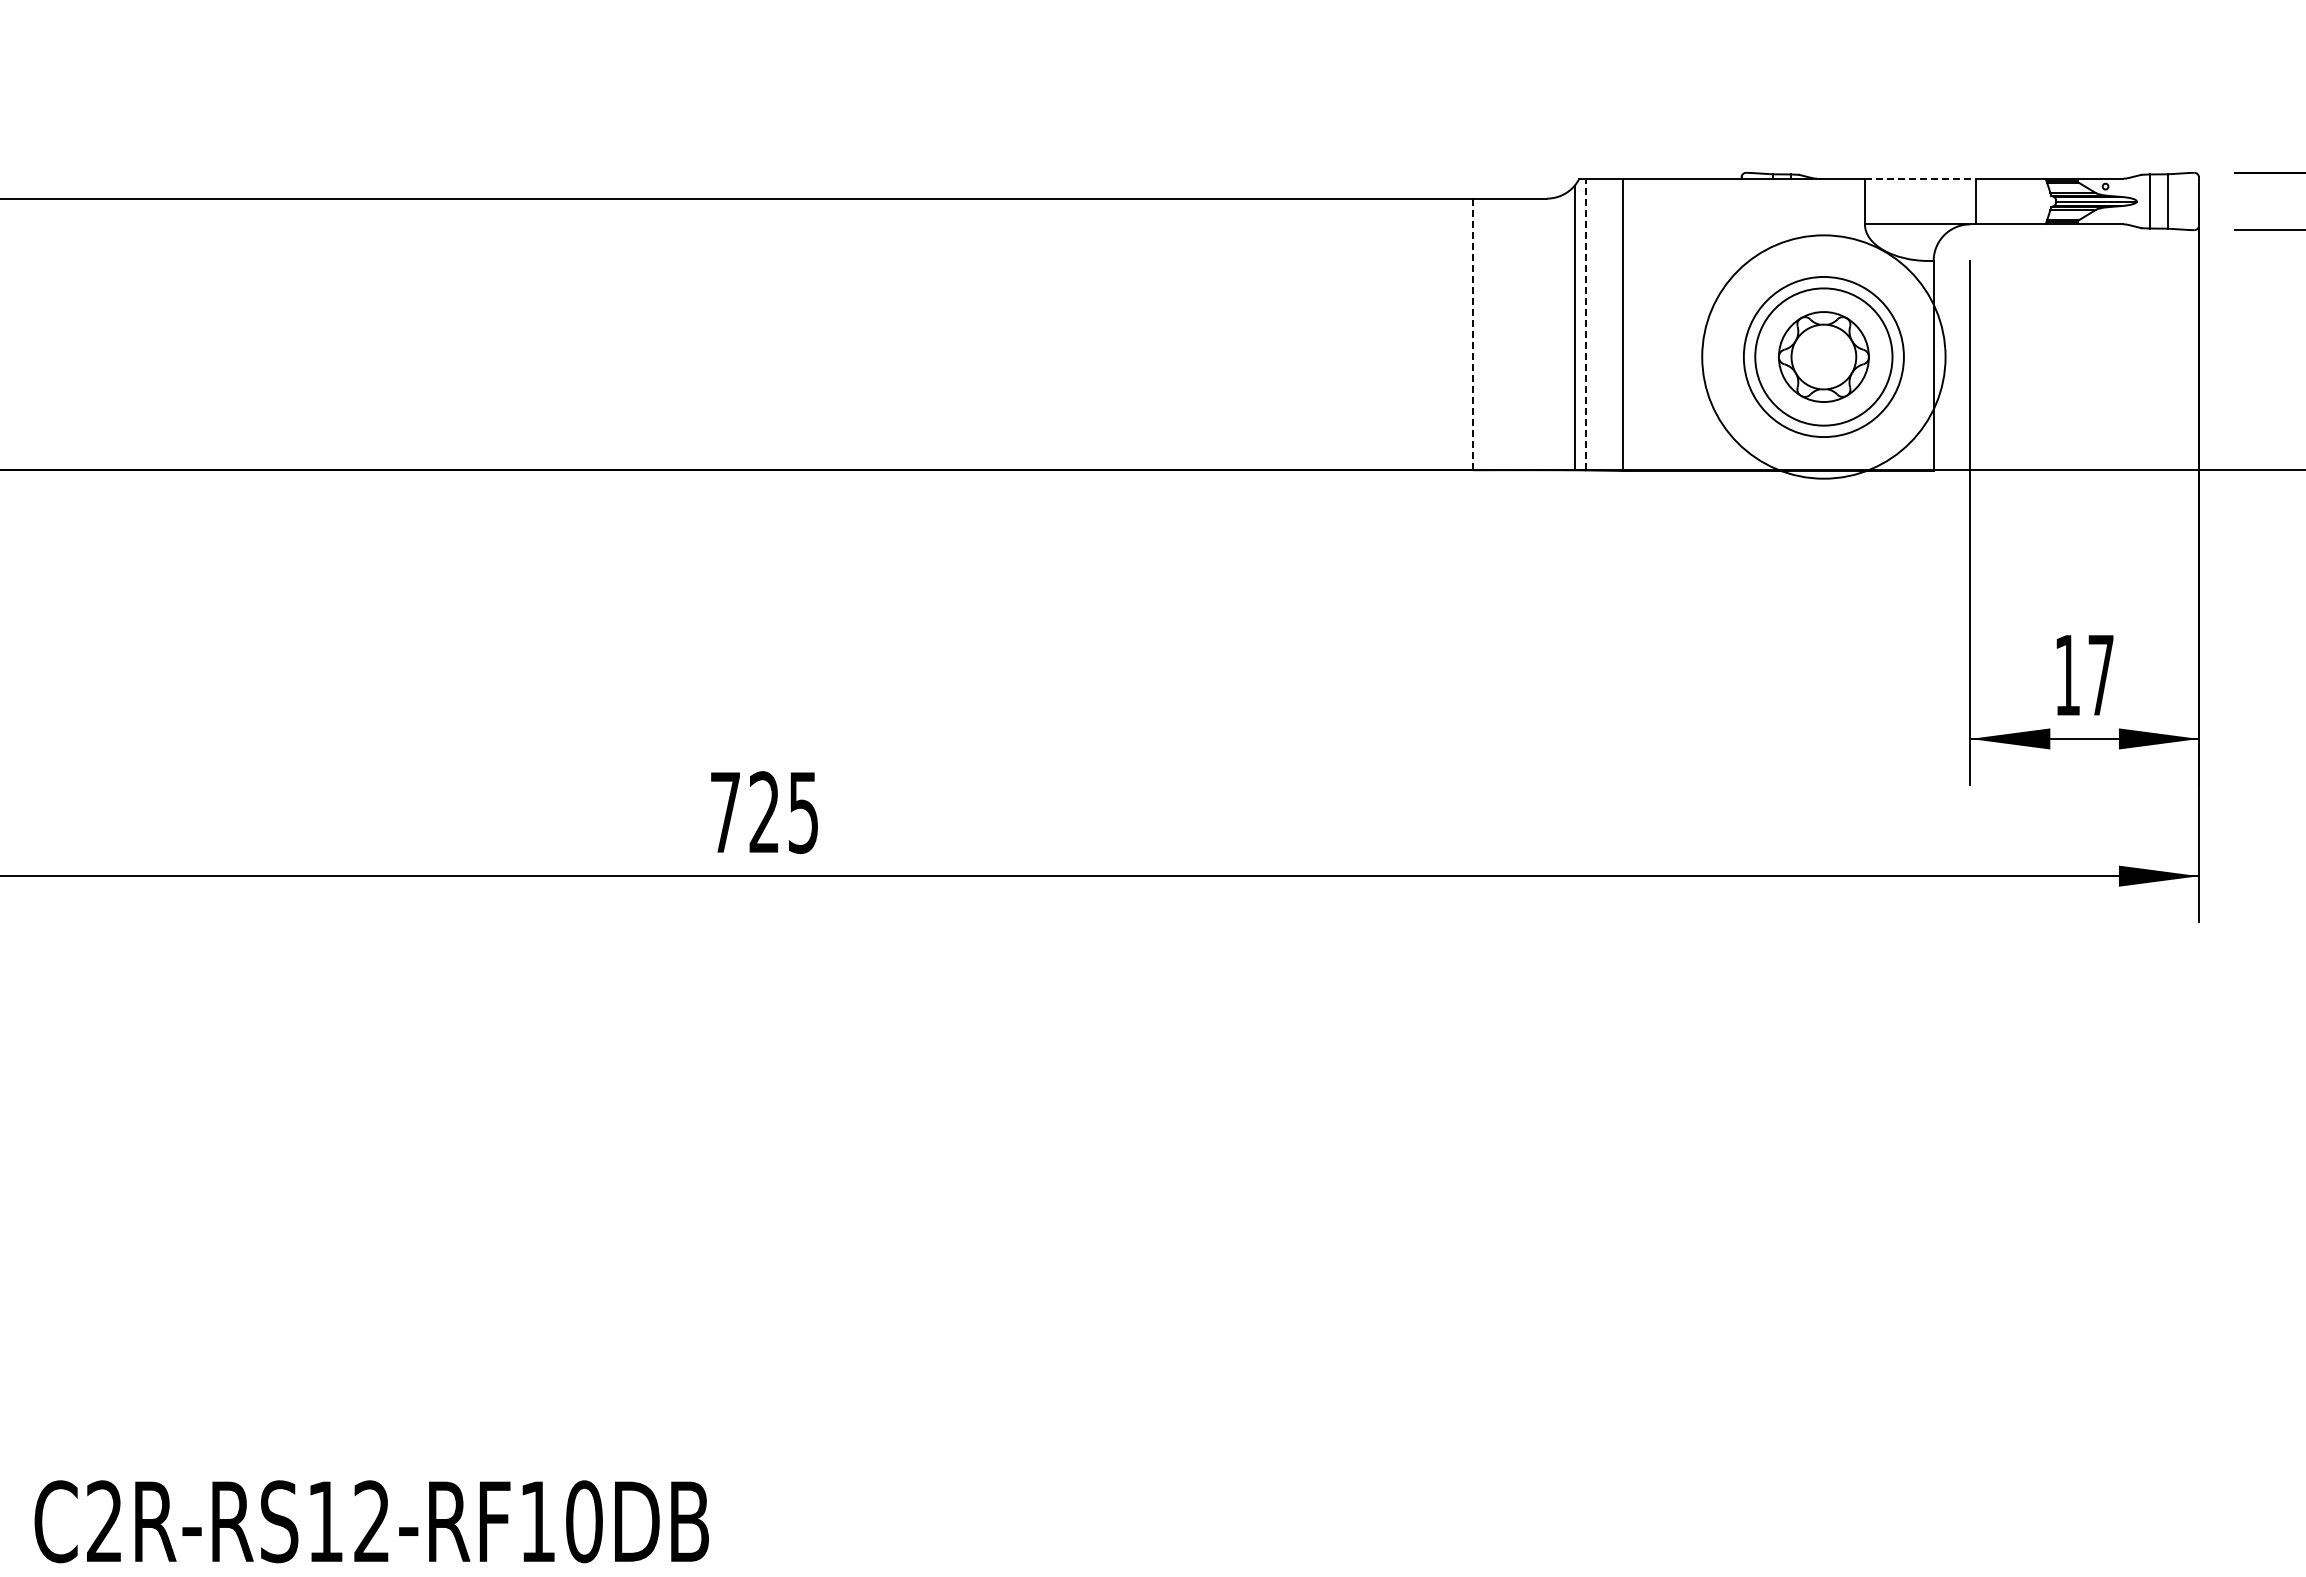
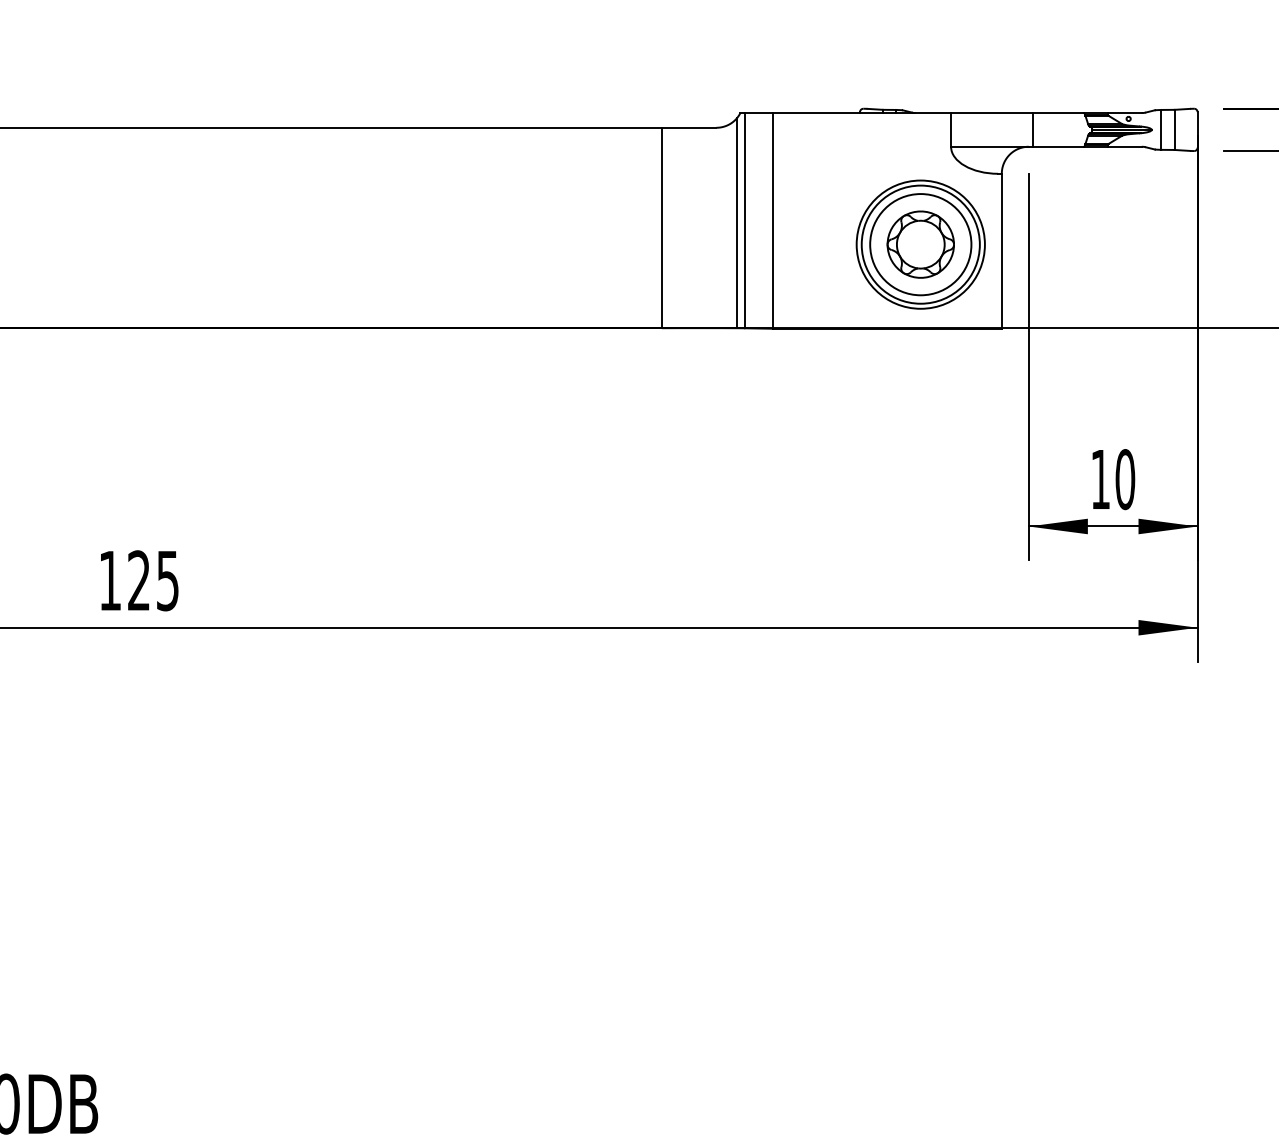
line: (1920, 178) -> (992, 112), dashed -> solid
line: (1585, 324) -> (744, 220), dashed -> solid
line: (1473, 334) -> (662, 228), dashed -> solid
circle: (1823, 356) -> (920, 244), size x0.71
text: (2101, 674) -> (1125, 478), 17 -> 10
text: (725, 812) -> (110, 580), 725 -> 125

